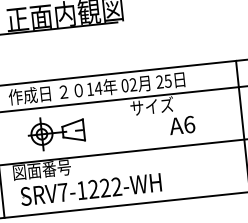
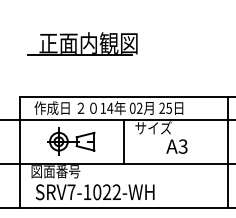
text: (188, 124) -> (182, 146), A6 -> A3
line: (119, 125) -> (124, 141), added
text: (93, 189) -> (97, 192), SRV7-1222-WH -> SRV7-1022-WH

